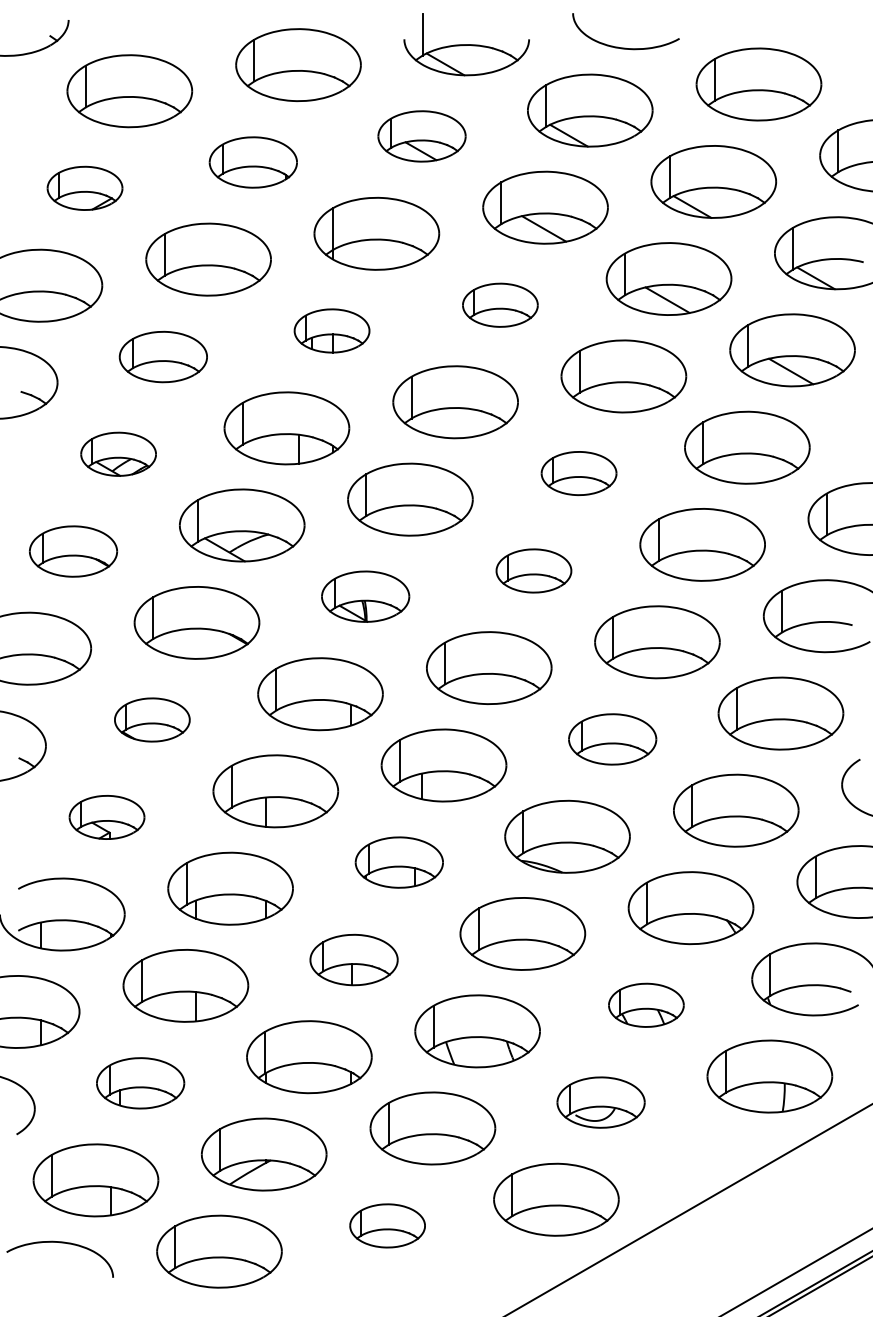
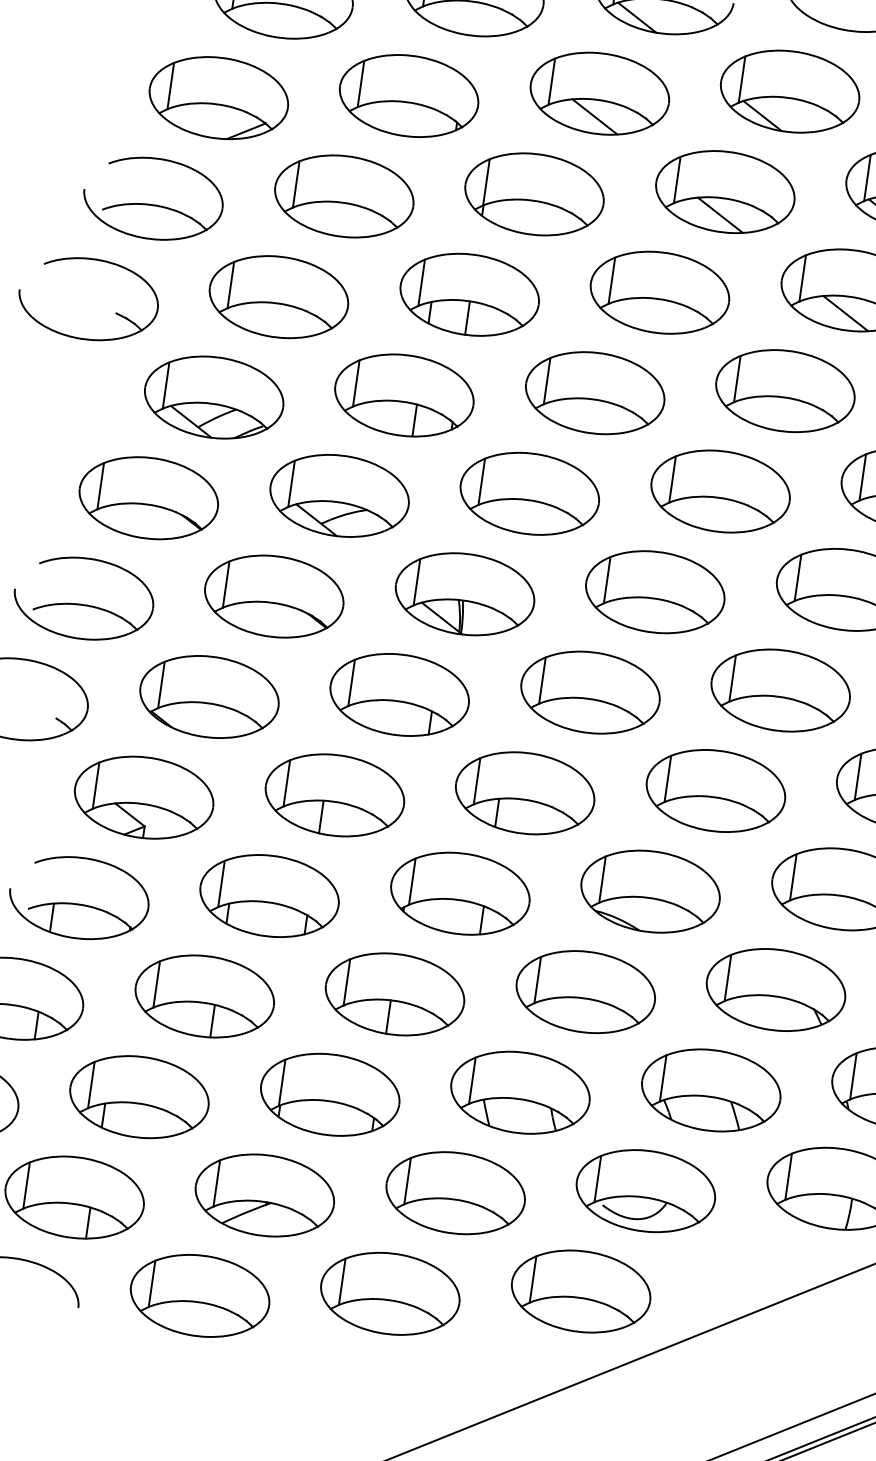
part: (421, 136) -> (599, 93), size x1.43
part: (253, 162) -> (409, 96), size x1.43
part: (84, 188) -> (218, 98), size x1.67
part: (500, 305) -> (660, 293), size x1.67
part: (331, 330) -> (469, 294), size x1.67
part: (163, 356) -> (279, 296), size x1.43
part: (118, 454) -> (213, 397), size x1.67
part: (578, 473) -> (719, 491), size x1.67
part: (73, 551) -> (148, 498), size x1.43
part: (533, 570) -> (654, 591), size x1.67
part: (365, 596) -> (464, 593), size x1.43
part: (152, 719) -> (209, 696), size x1.67
part: (612, 739) -> (715, 791), size x1.43
part: (106, 817) -> (143, 797), size x1.67
part: (399, 862) -> (460, 893), size x1.43
part: (353, 959) -> (394, 993), size x1.43
part: (646, 1005) -> (711, 1090), size x1.67
part: (140, 1083) -> (139, 1097), size x1.43
part: (600, 1102) -> (645, 1190), size x1.43
part: (387, 1225) -> (390, 1293), size x1.67

